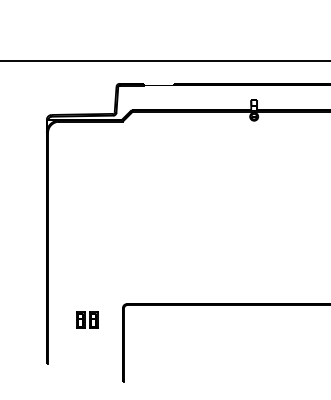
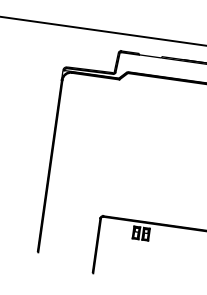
part: (87, 319) -> (141, 232), moved

